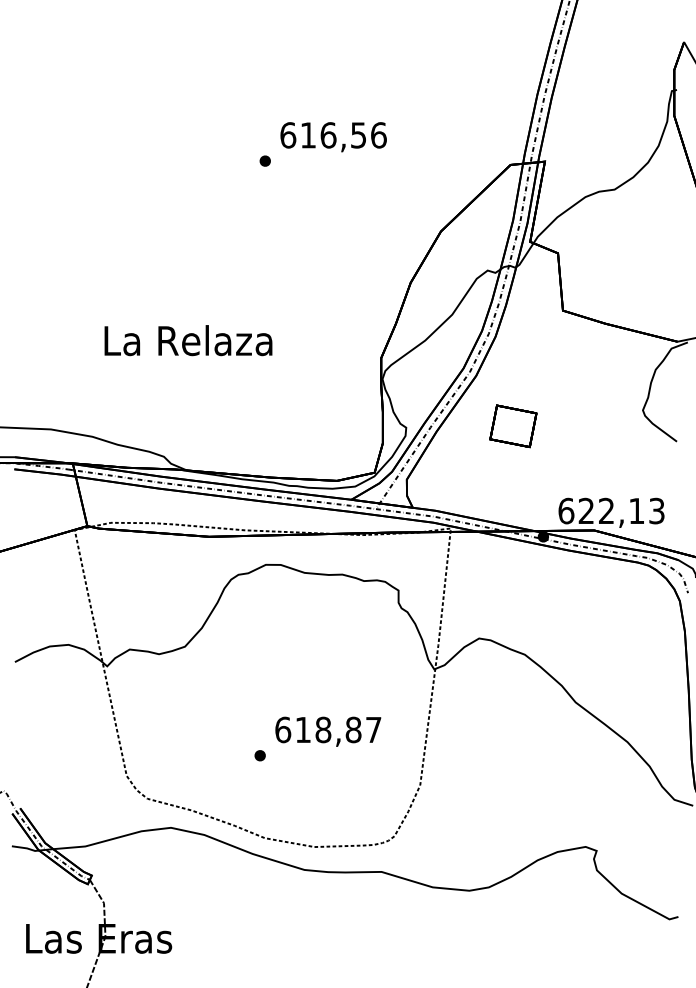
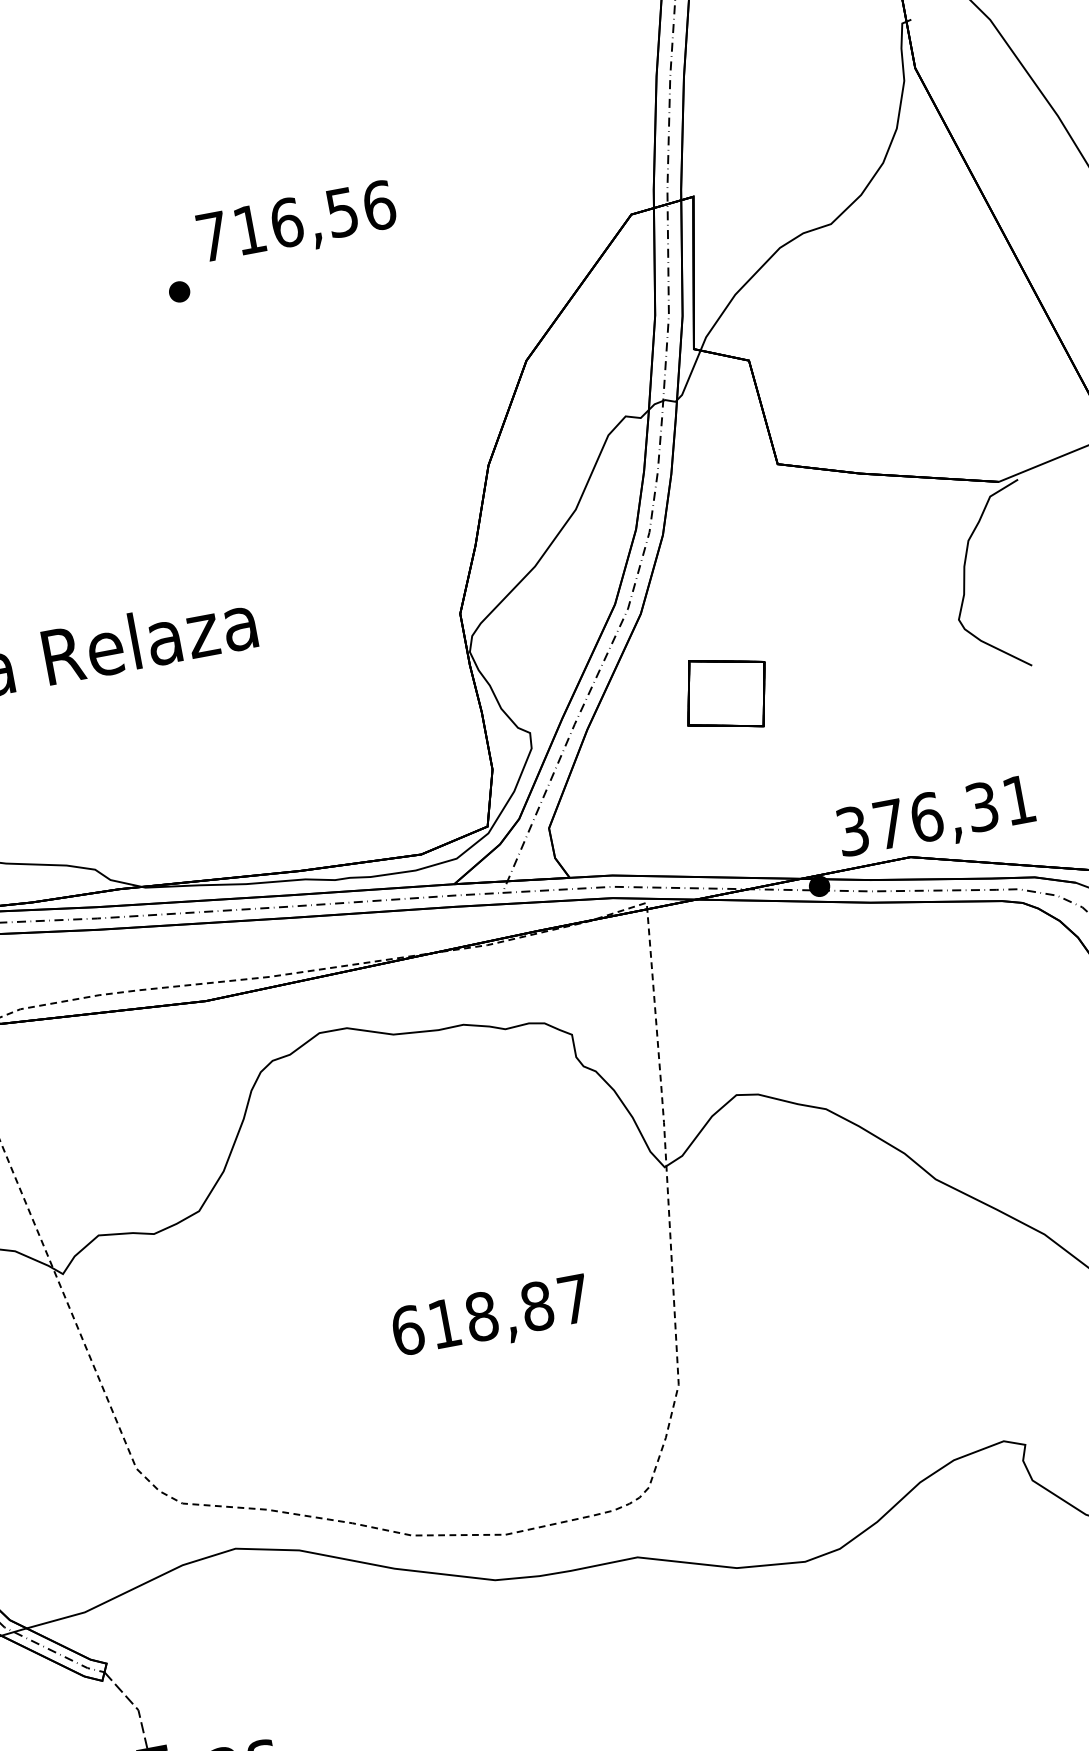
text: (288, 135) -> (213, 236), 616,56 -> 716,56
text: (611, 510) -> (935, 814), 622,13 -> 376,31
part: (259, 755) -> (373, 1385), removed

